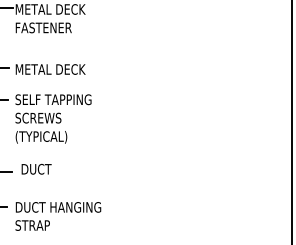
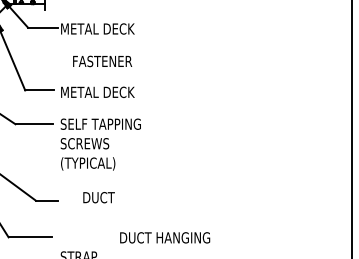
text: (43, 27) -> (102, 61), moved
text: (36, 169) -> (98, 197), moved
text: (58, 207) -> (165, 237), moved

